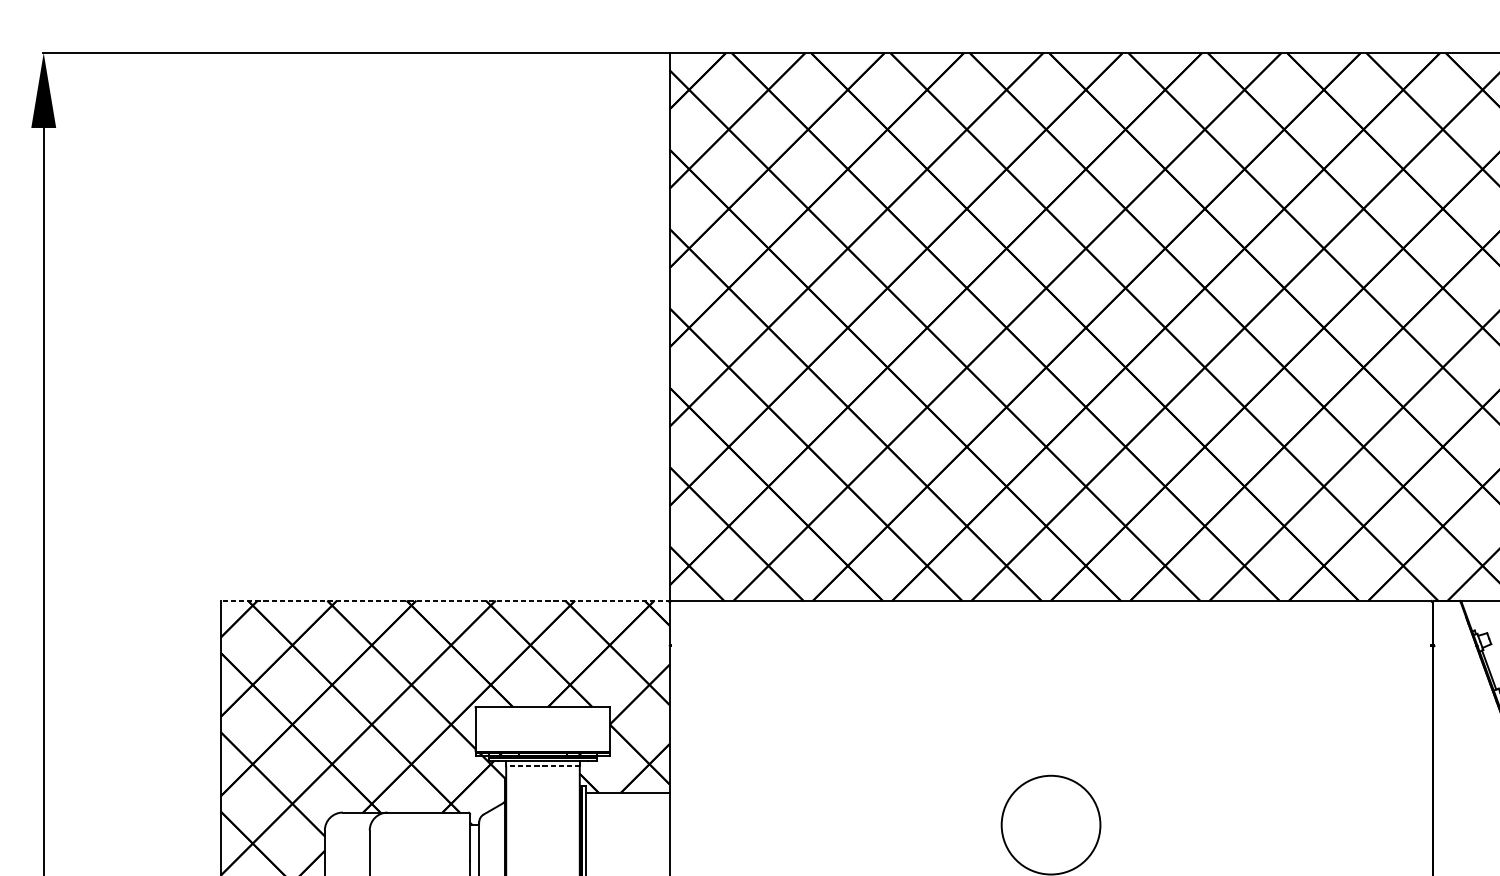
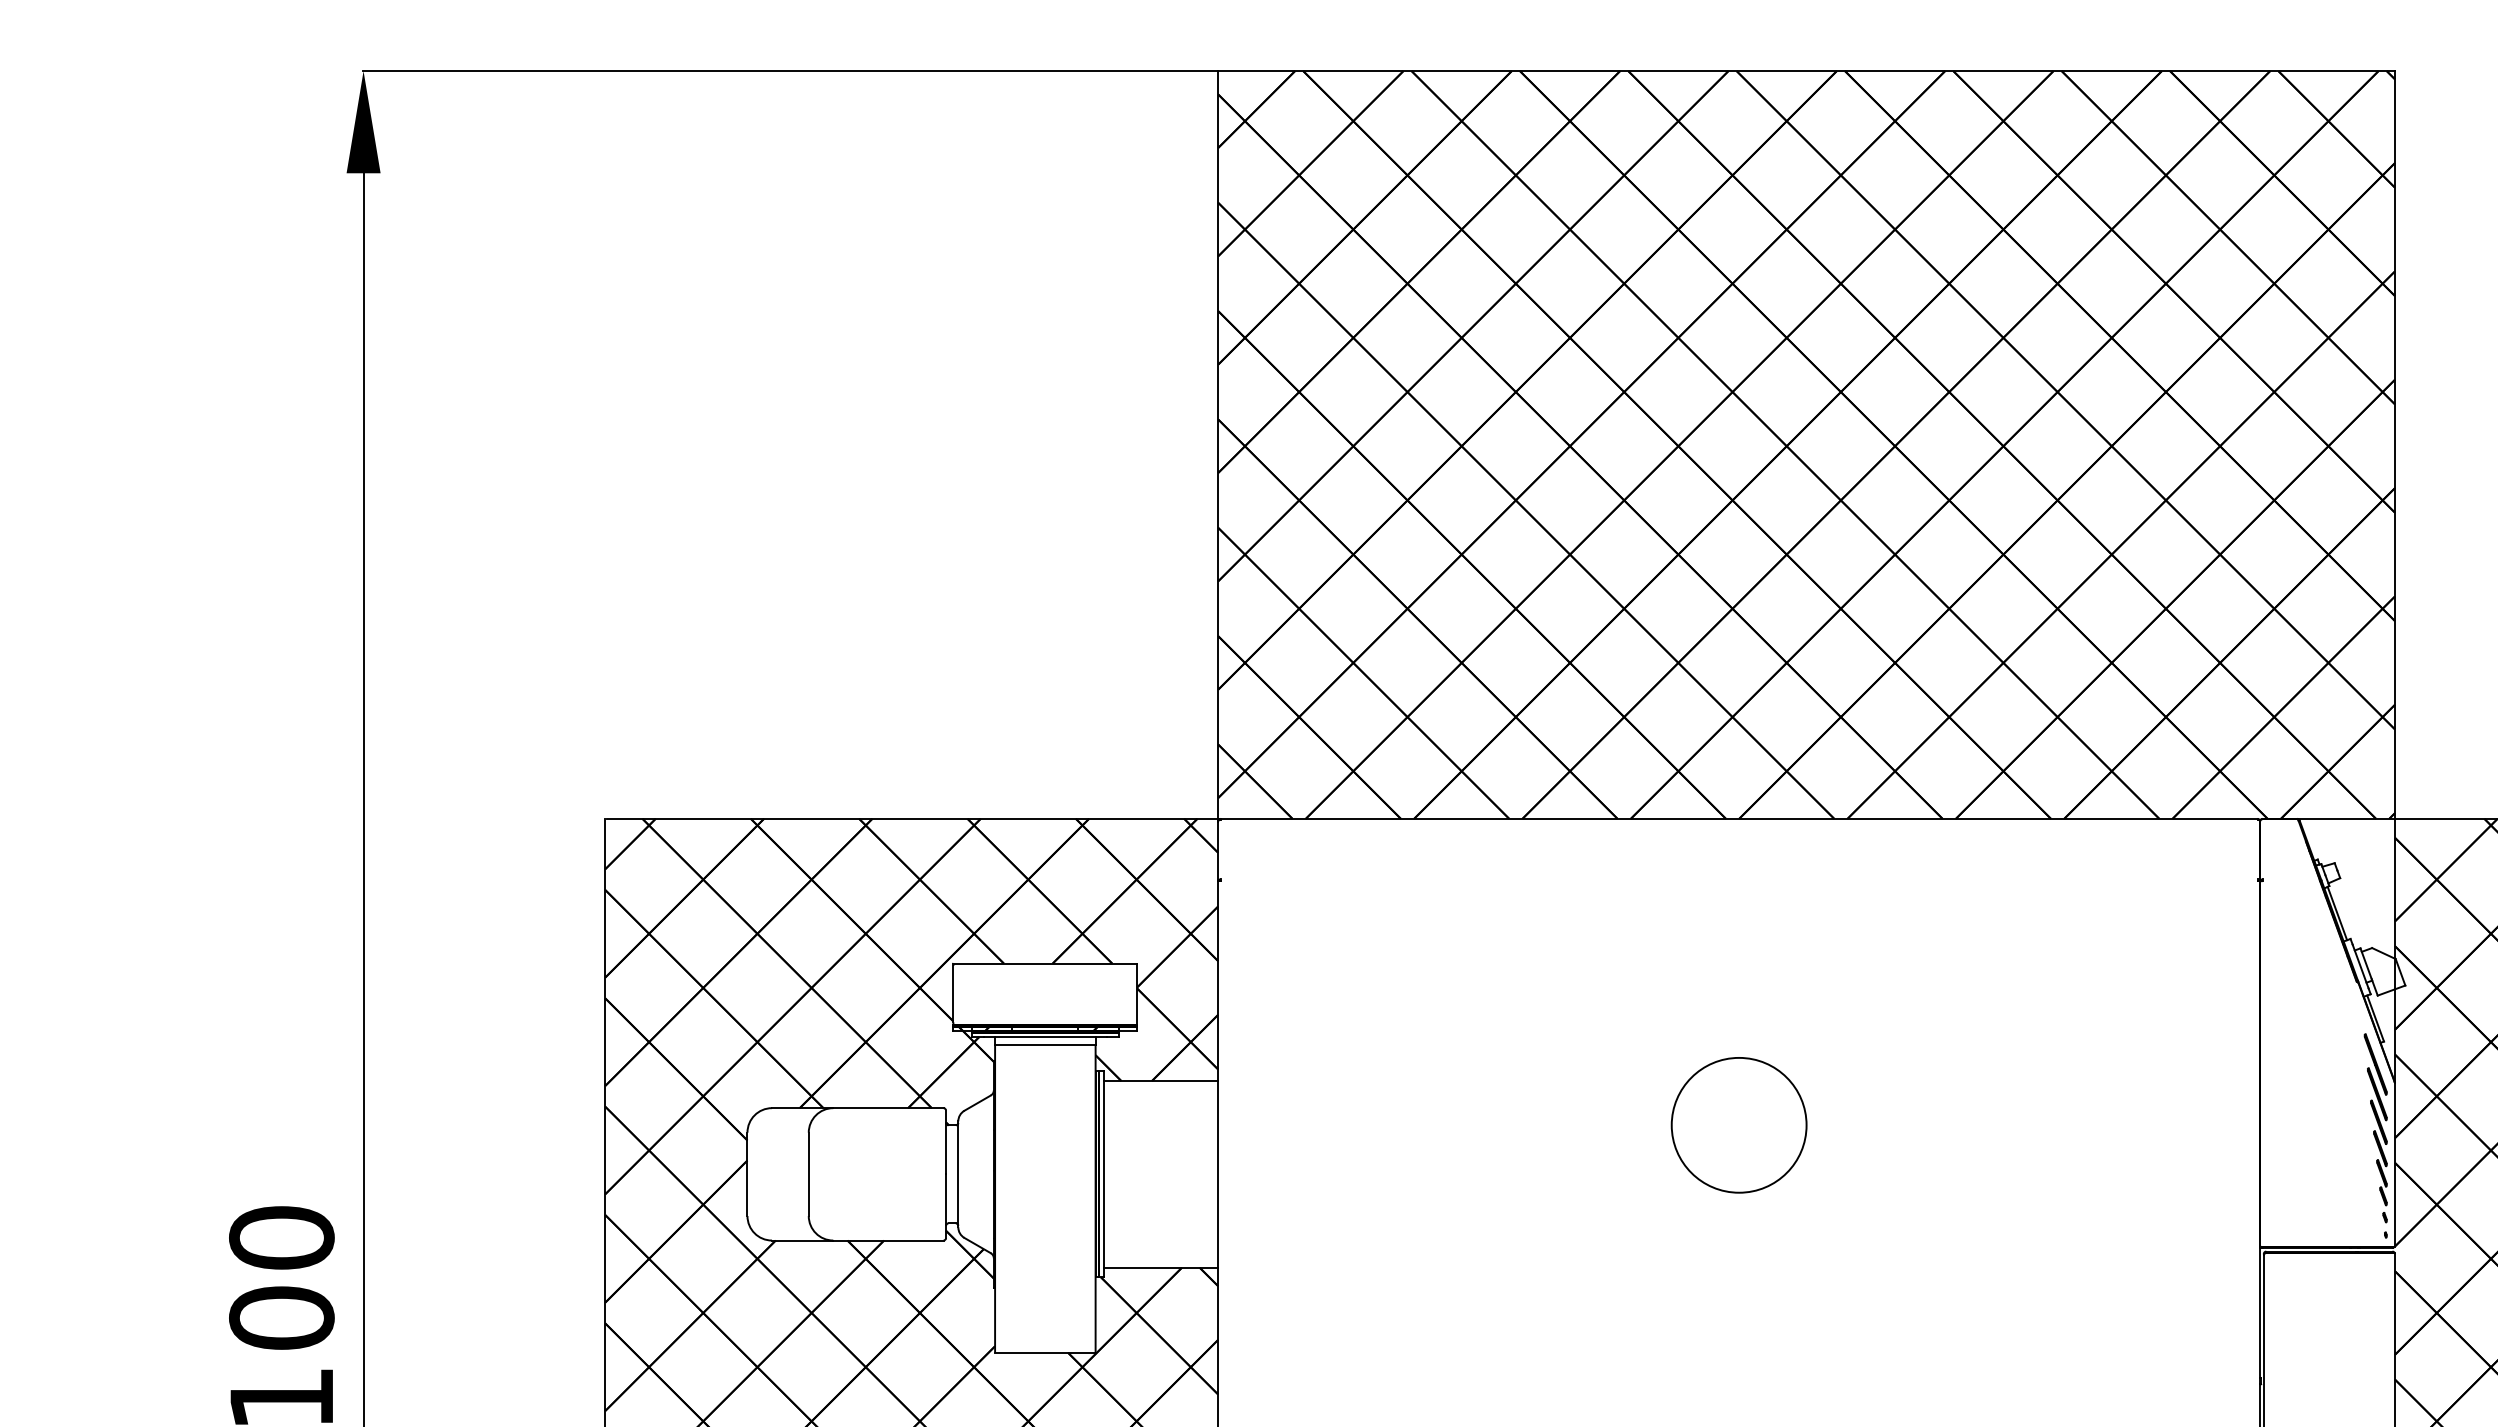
line: (447, 600) -> (914, 818), dashed -> solid
line: (542, 765) -> (1044, 1044), dashed -> solid

